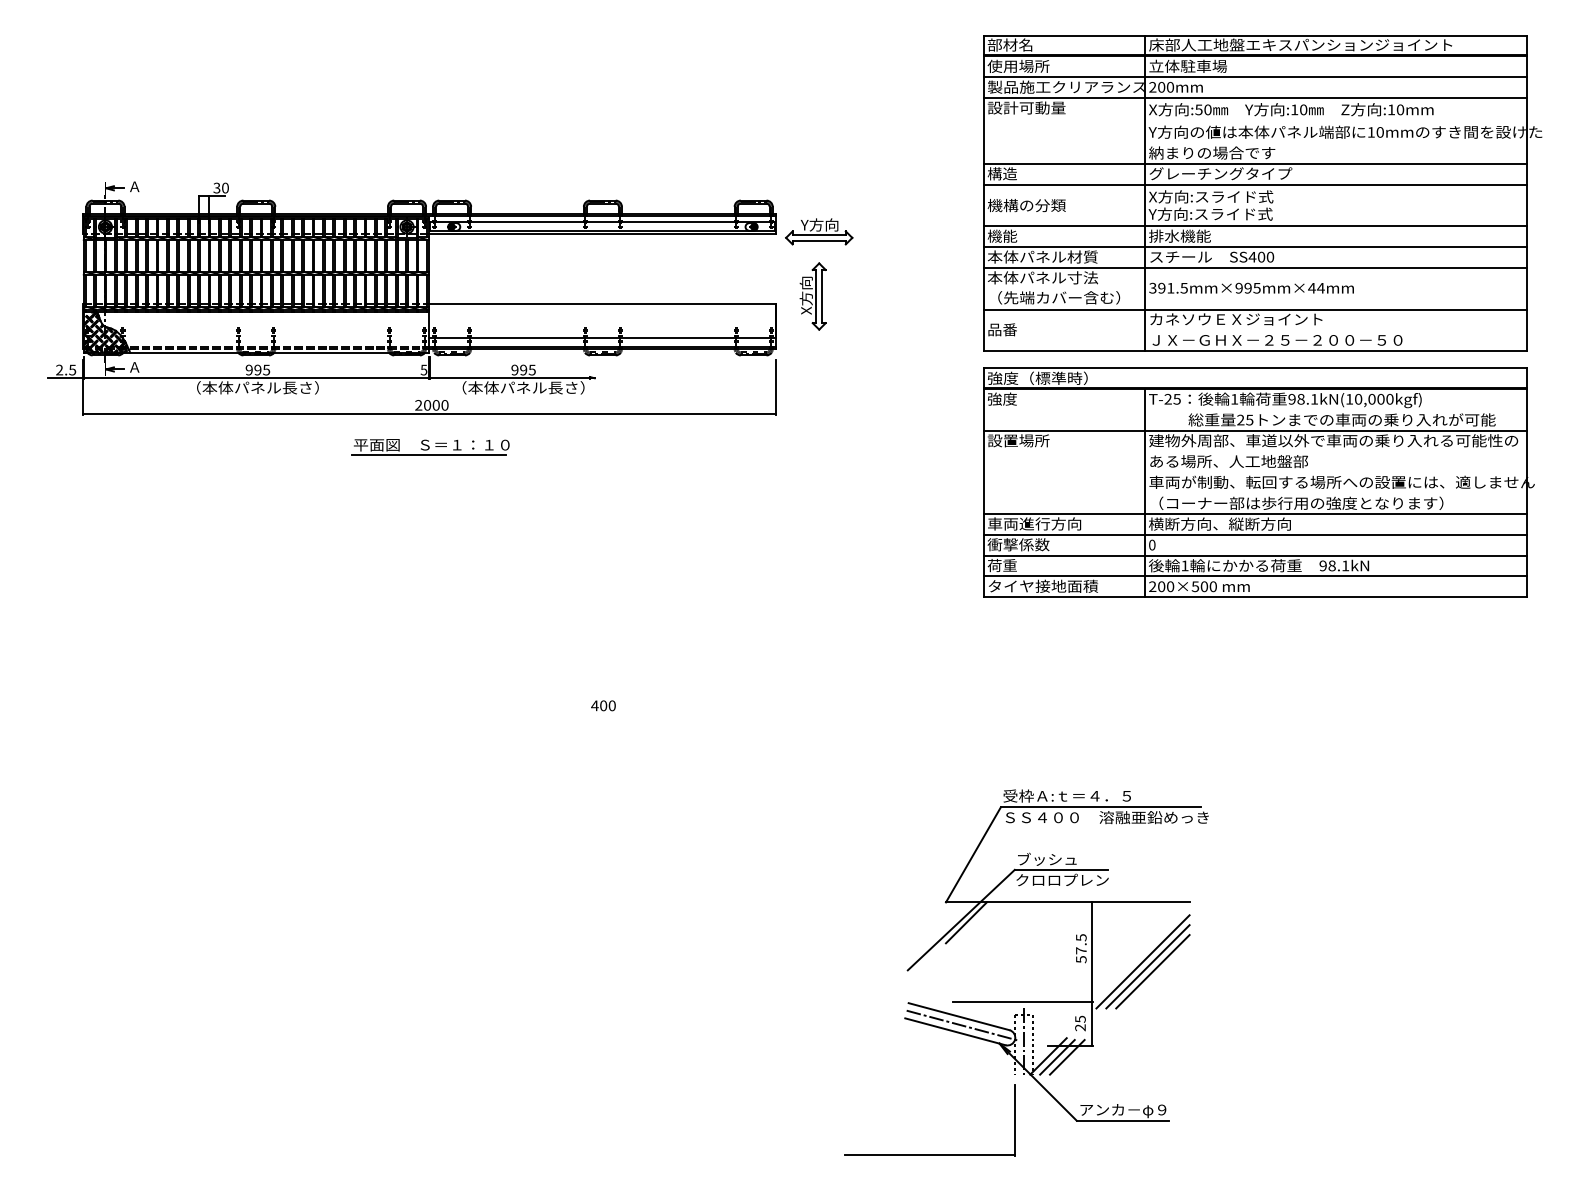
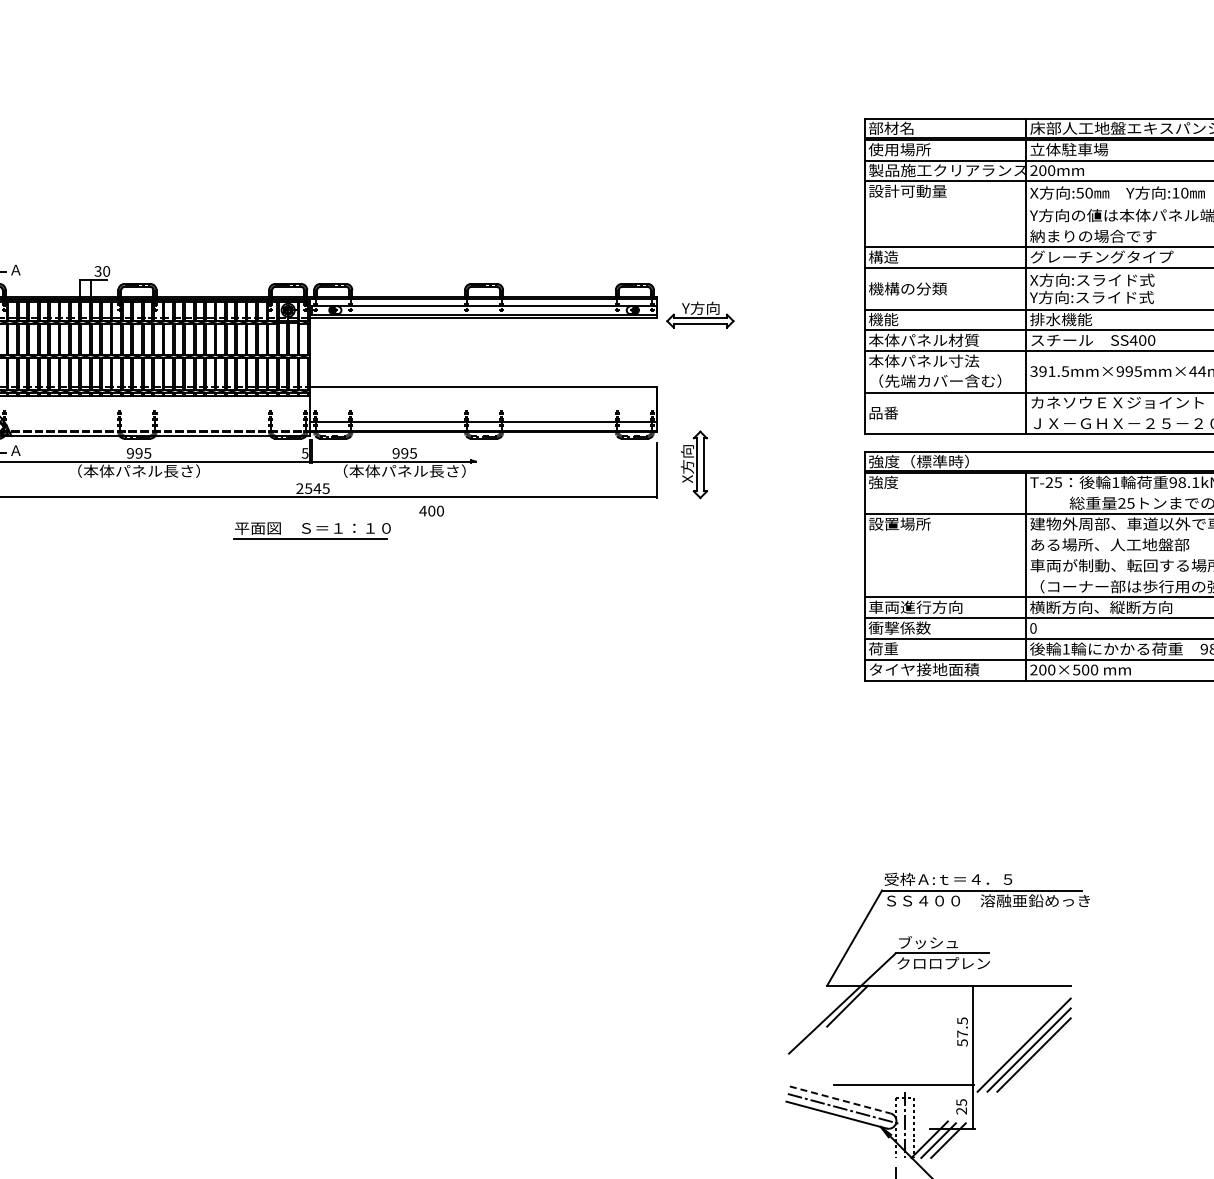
part: (812, 296) -> (693, 464), moved
text: (435, 405) -> (316, 488), 2000 -> 2545
text: (603, 705) -> (431, 510), moved
line: (959, 1016) -> (840, 1099), solid -> dashed

